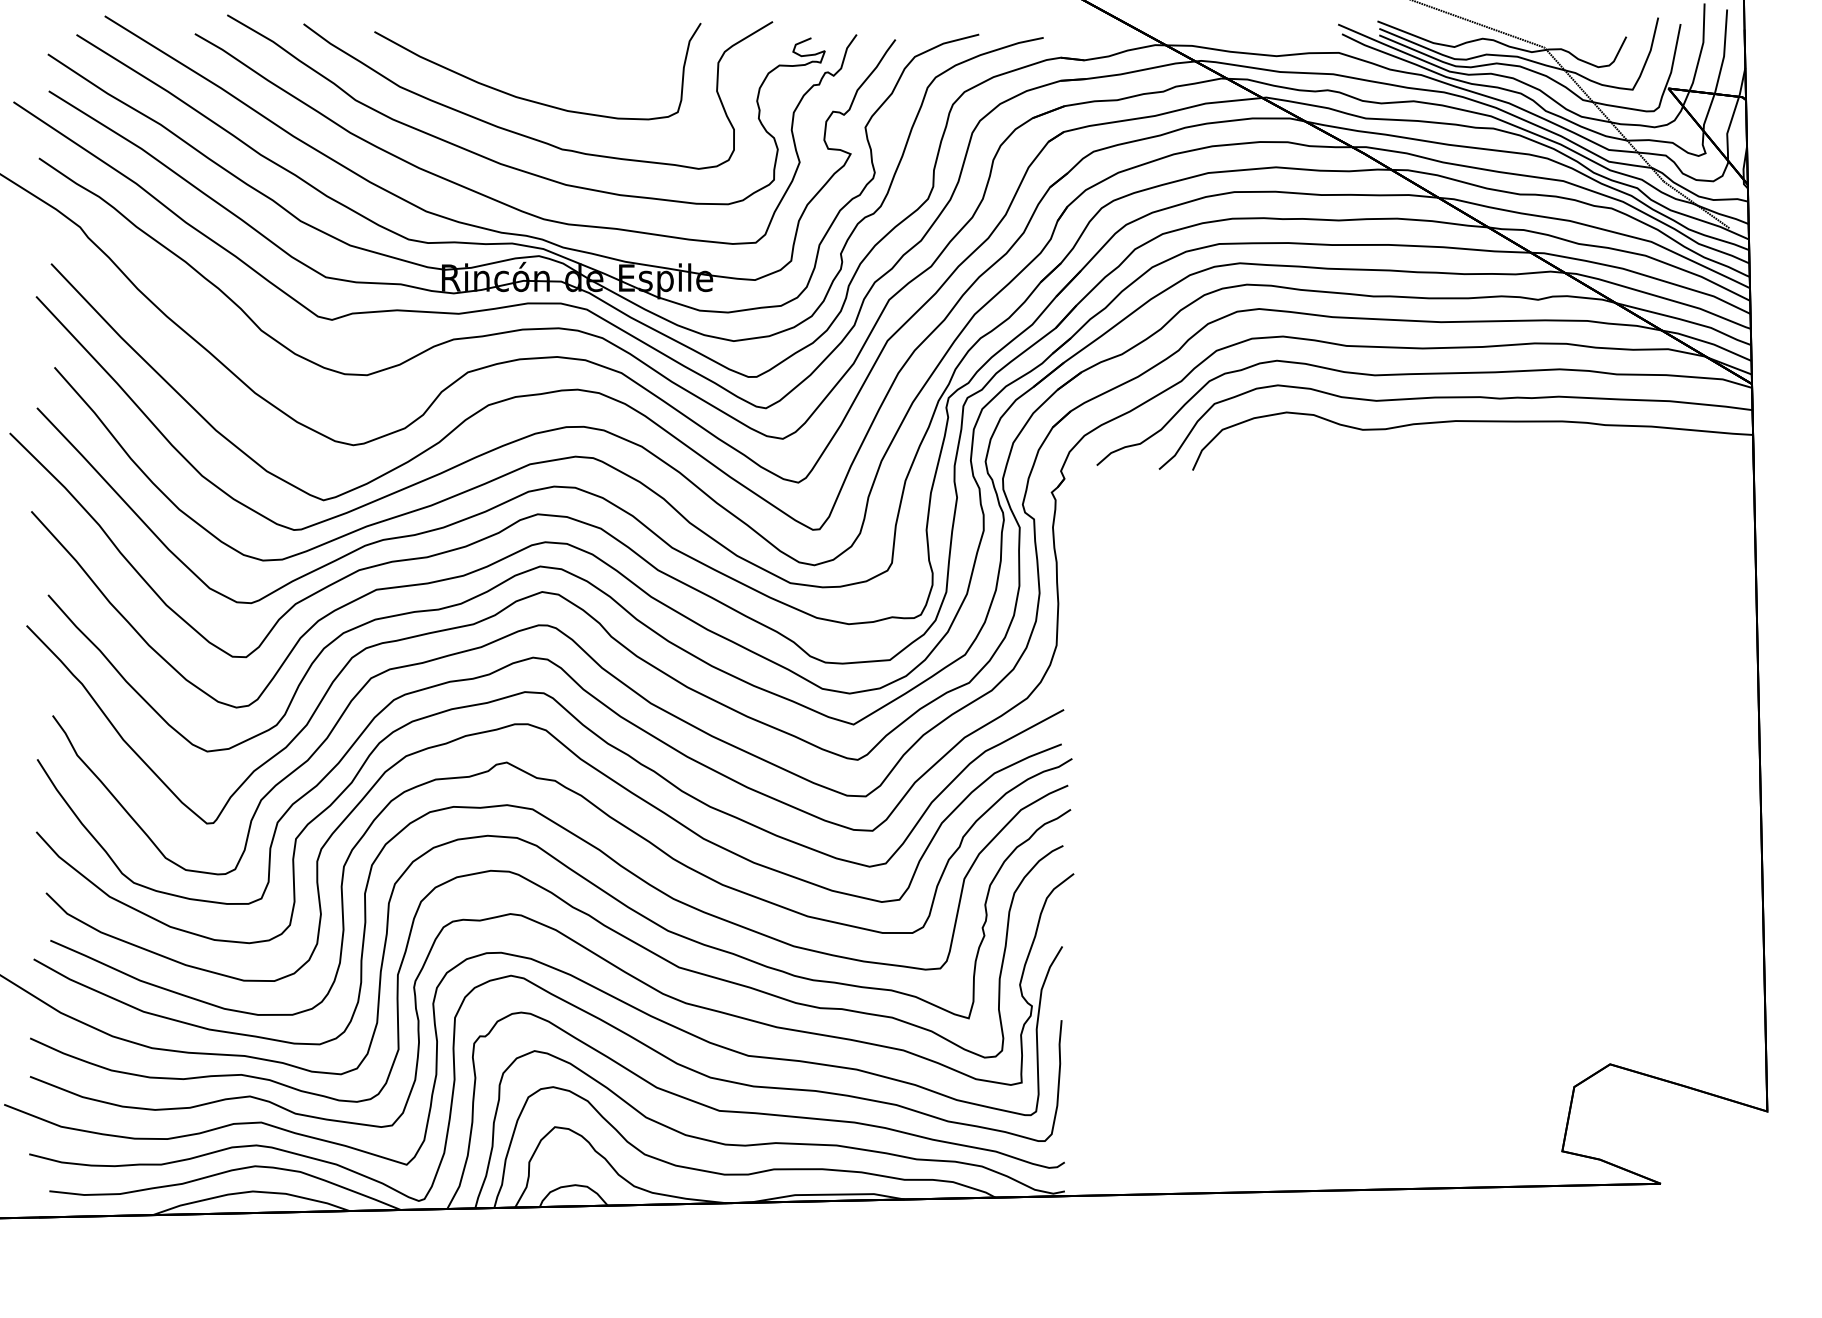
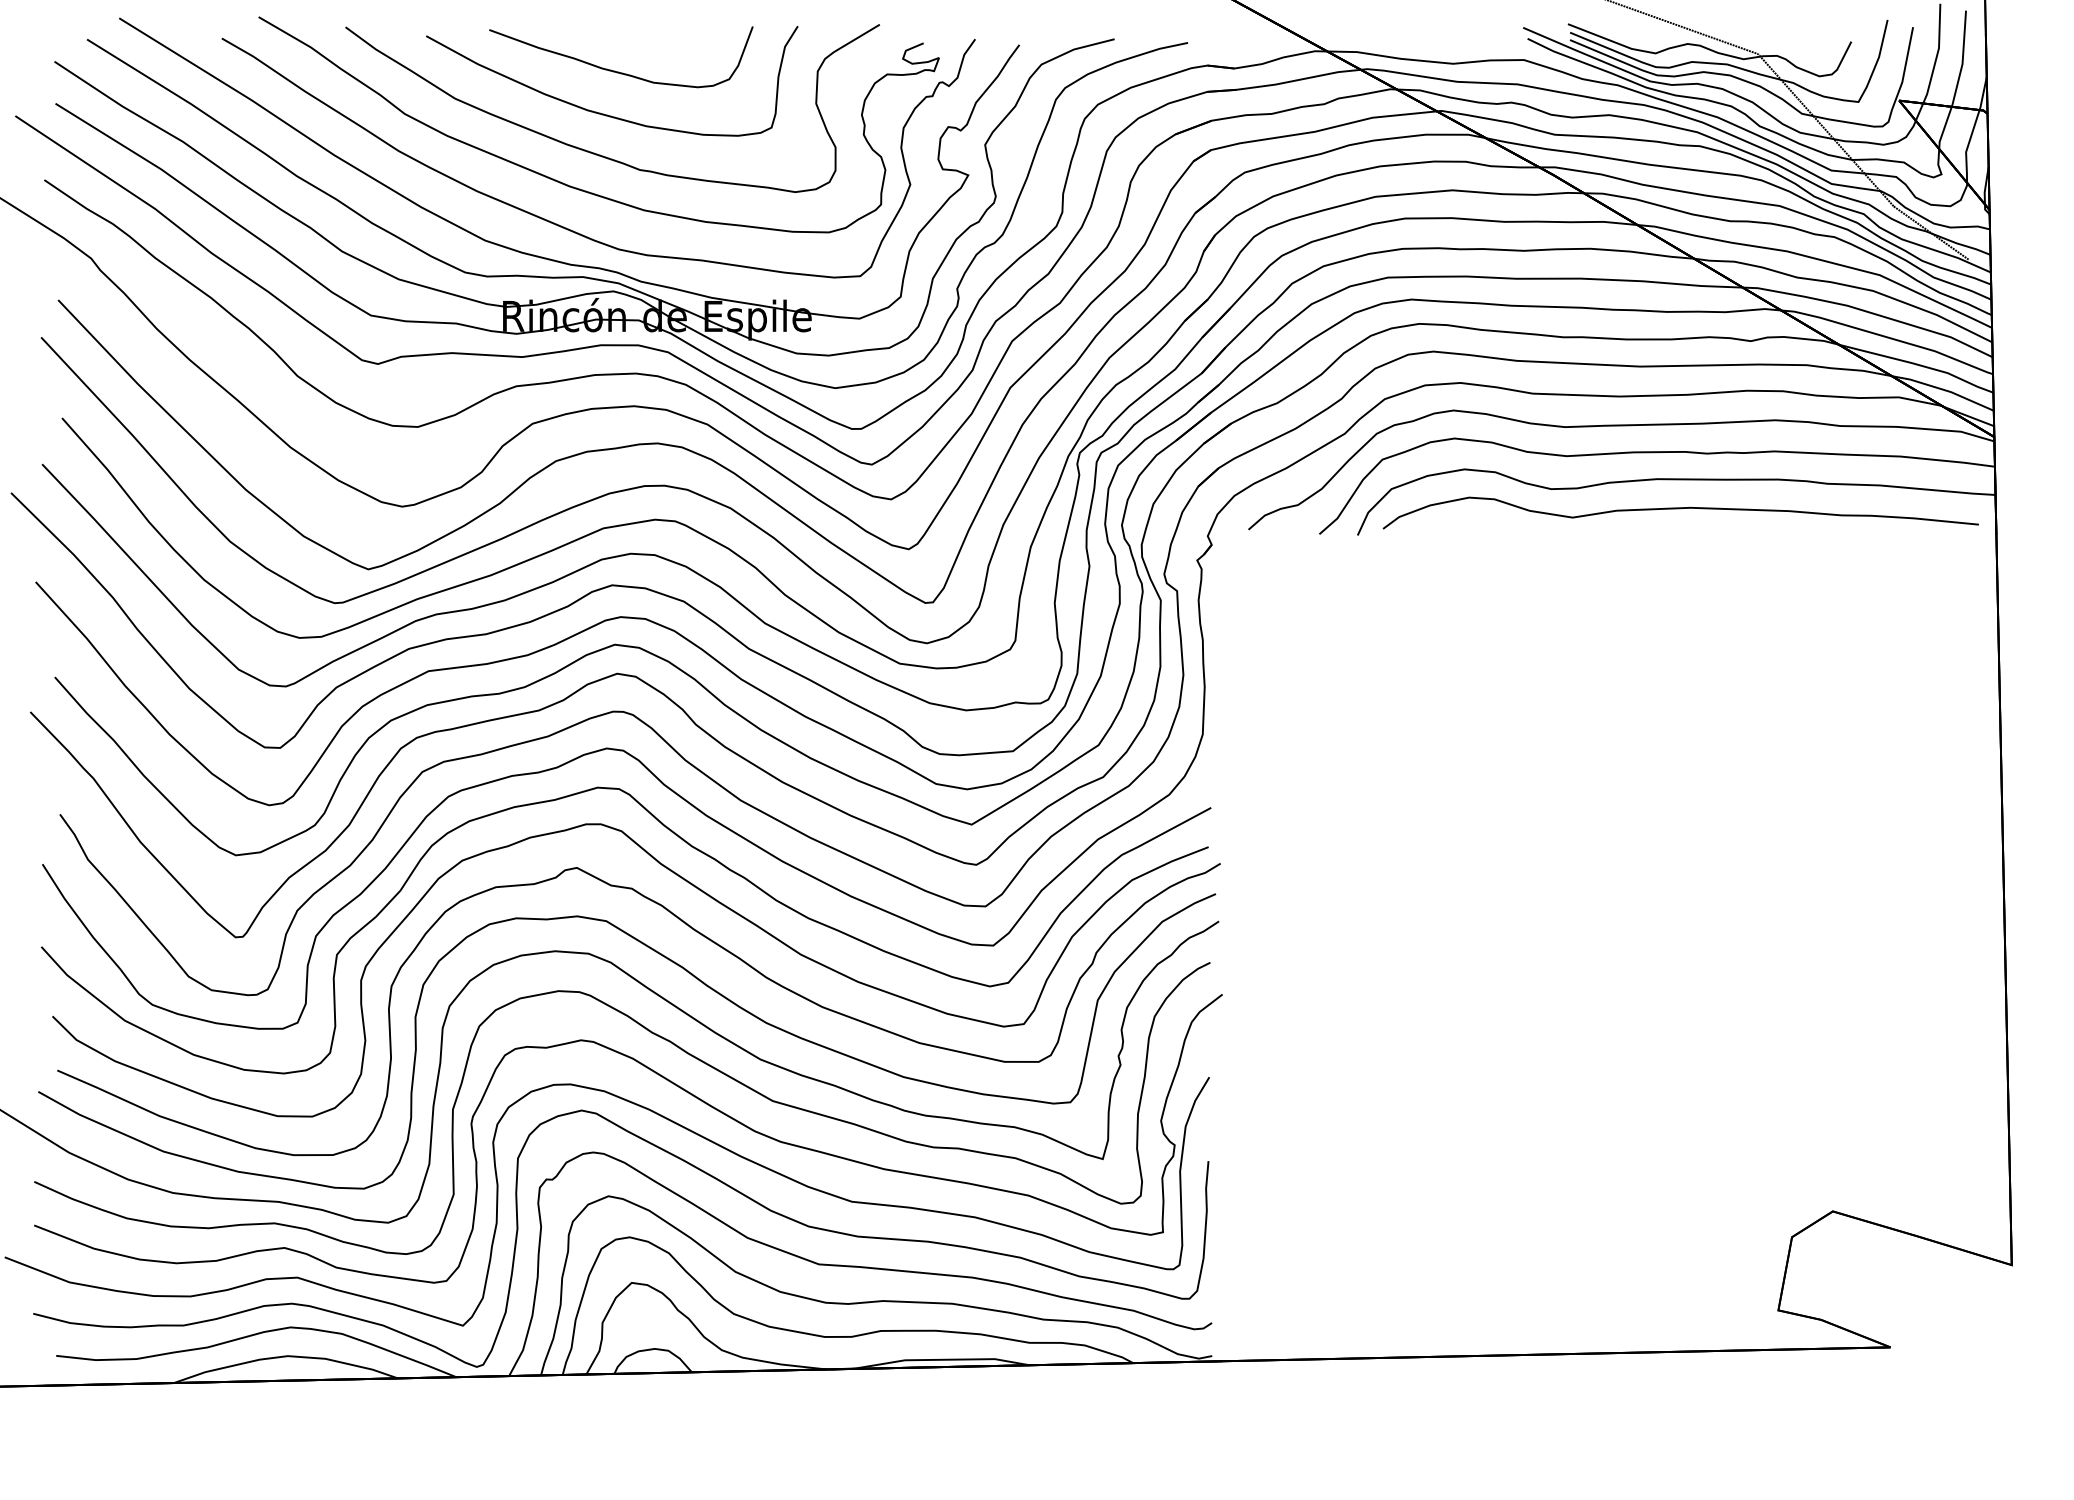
curve: (540, 62) -> (615, 70), added
curve: (1476, 447) -> (1680, 509), added

